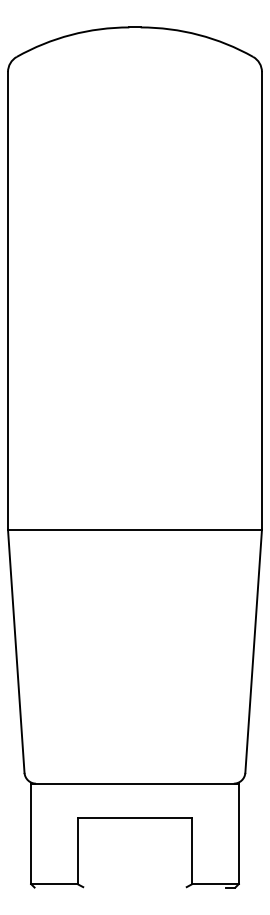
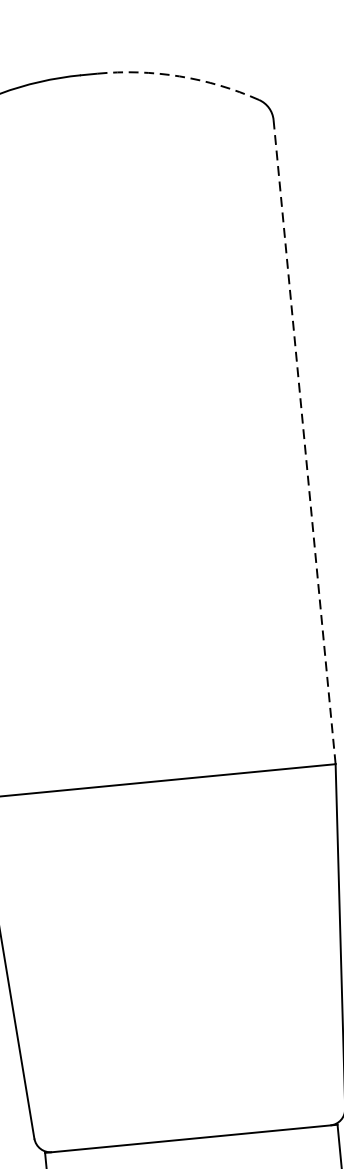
arc: (198, 34) -> (179, 75), solid -> dashed
line: (261, 300) -> (303, 441), solid -> dashed

